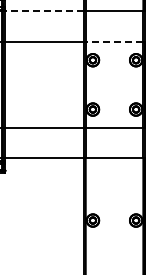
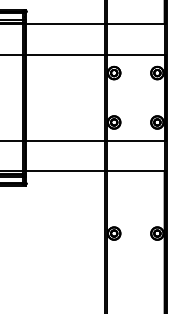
line: (44, 10) -> (65, 23), dashed -> solid
line: (114, 41) -> (135, 54), dashed -> solid

